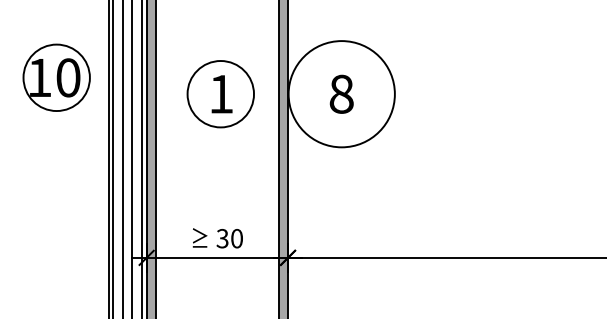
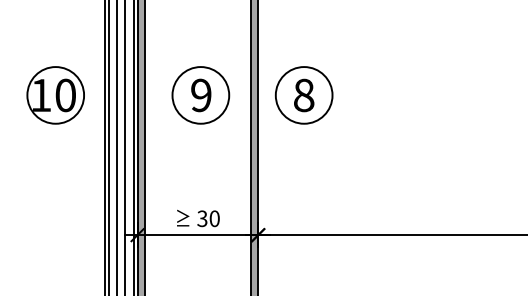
part: (56, 77) -> (55, 95), moved
text: (221, 94) -> (201, 95), 1 -> 9
circle: (340, 94) -> (303, 95), size x0.62

